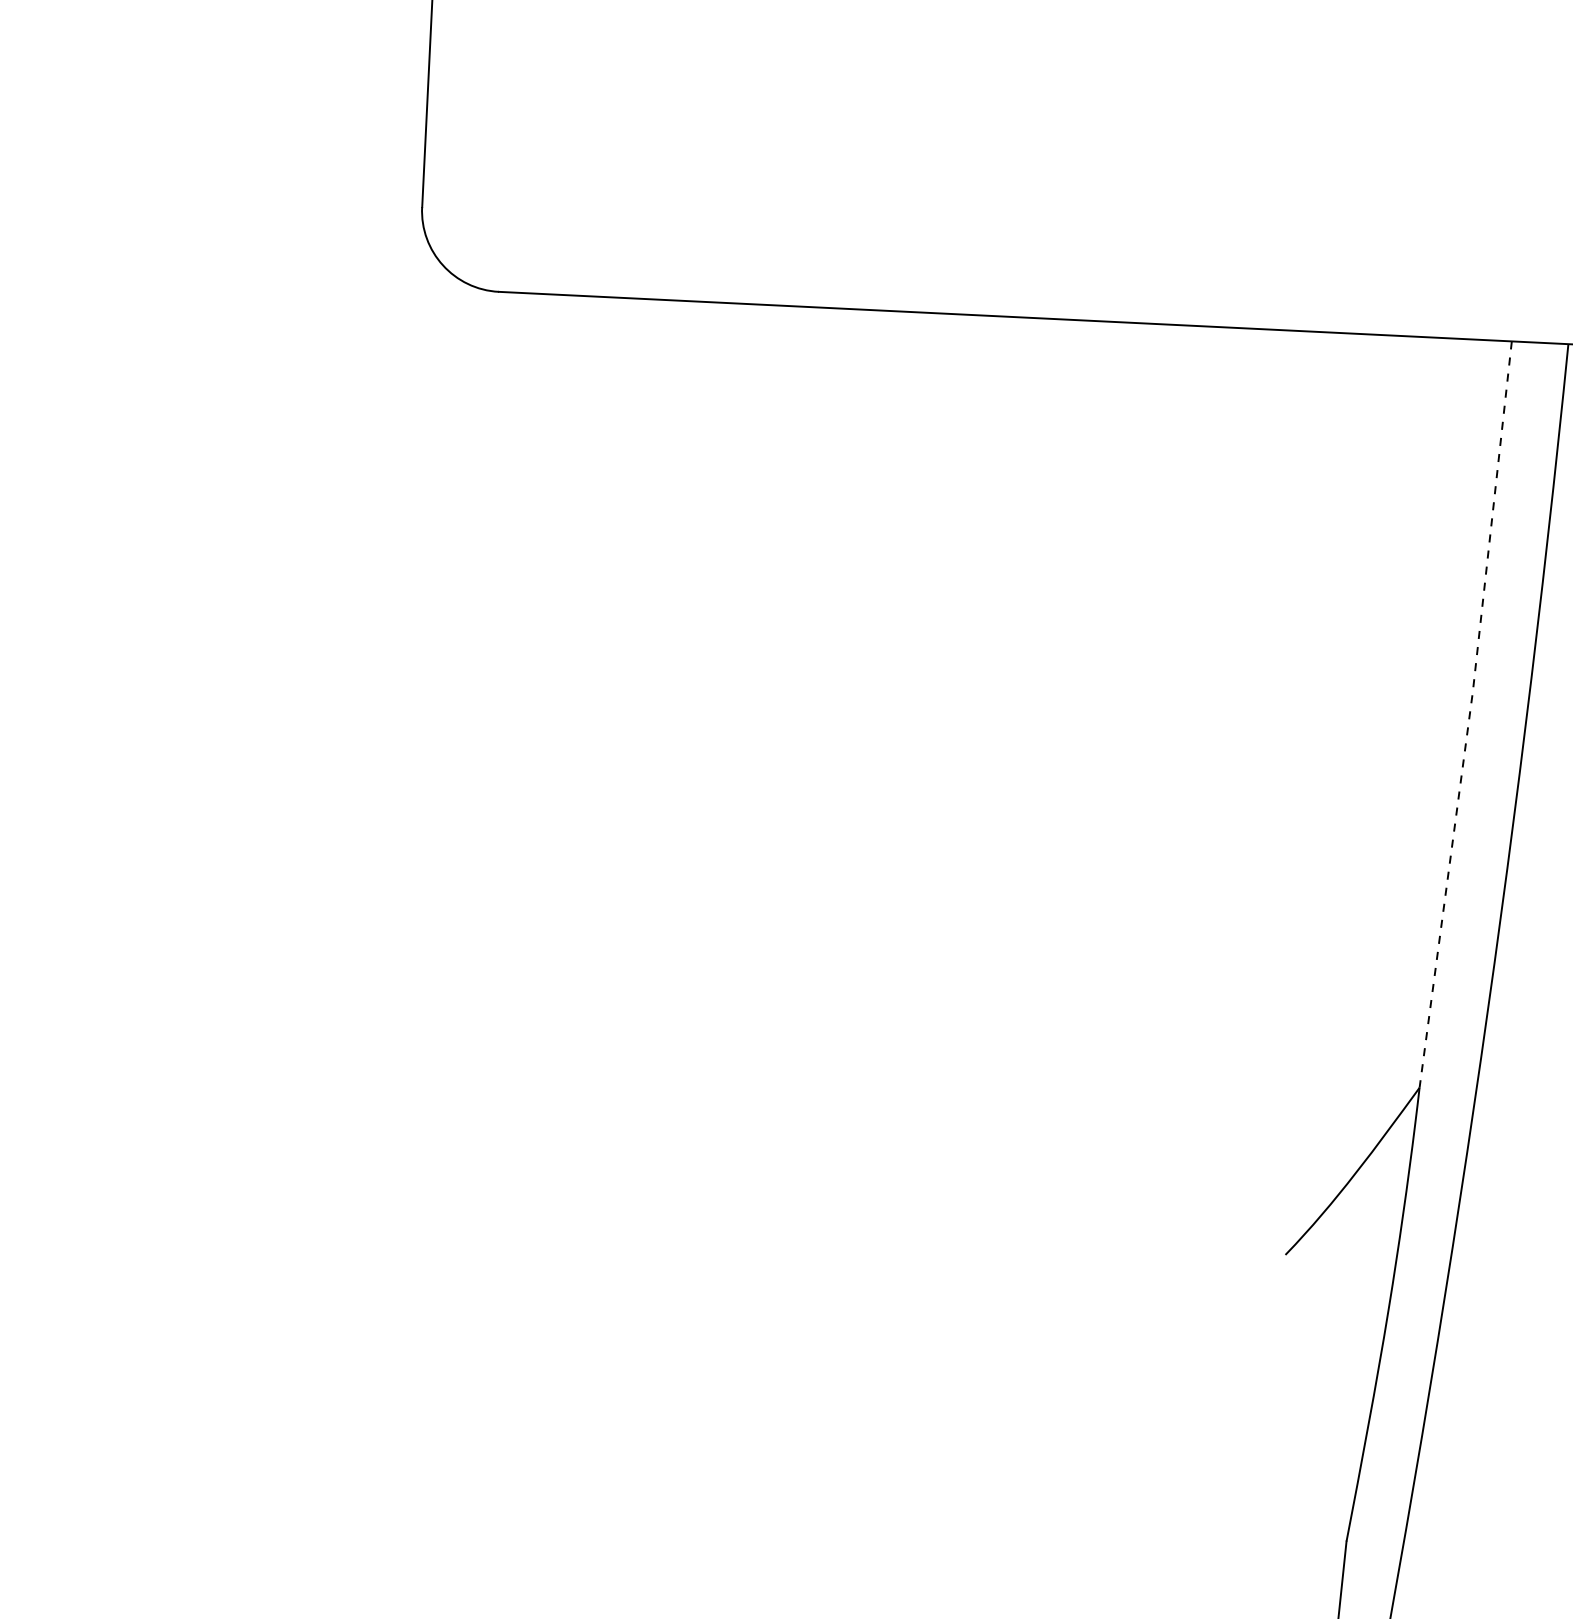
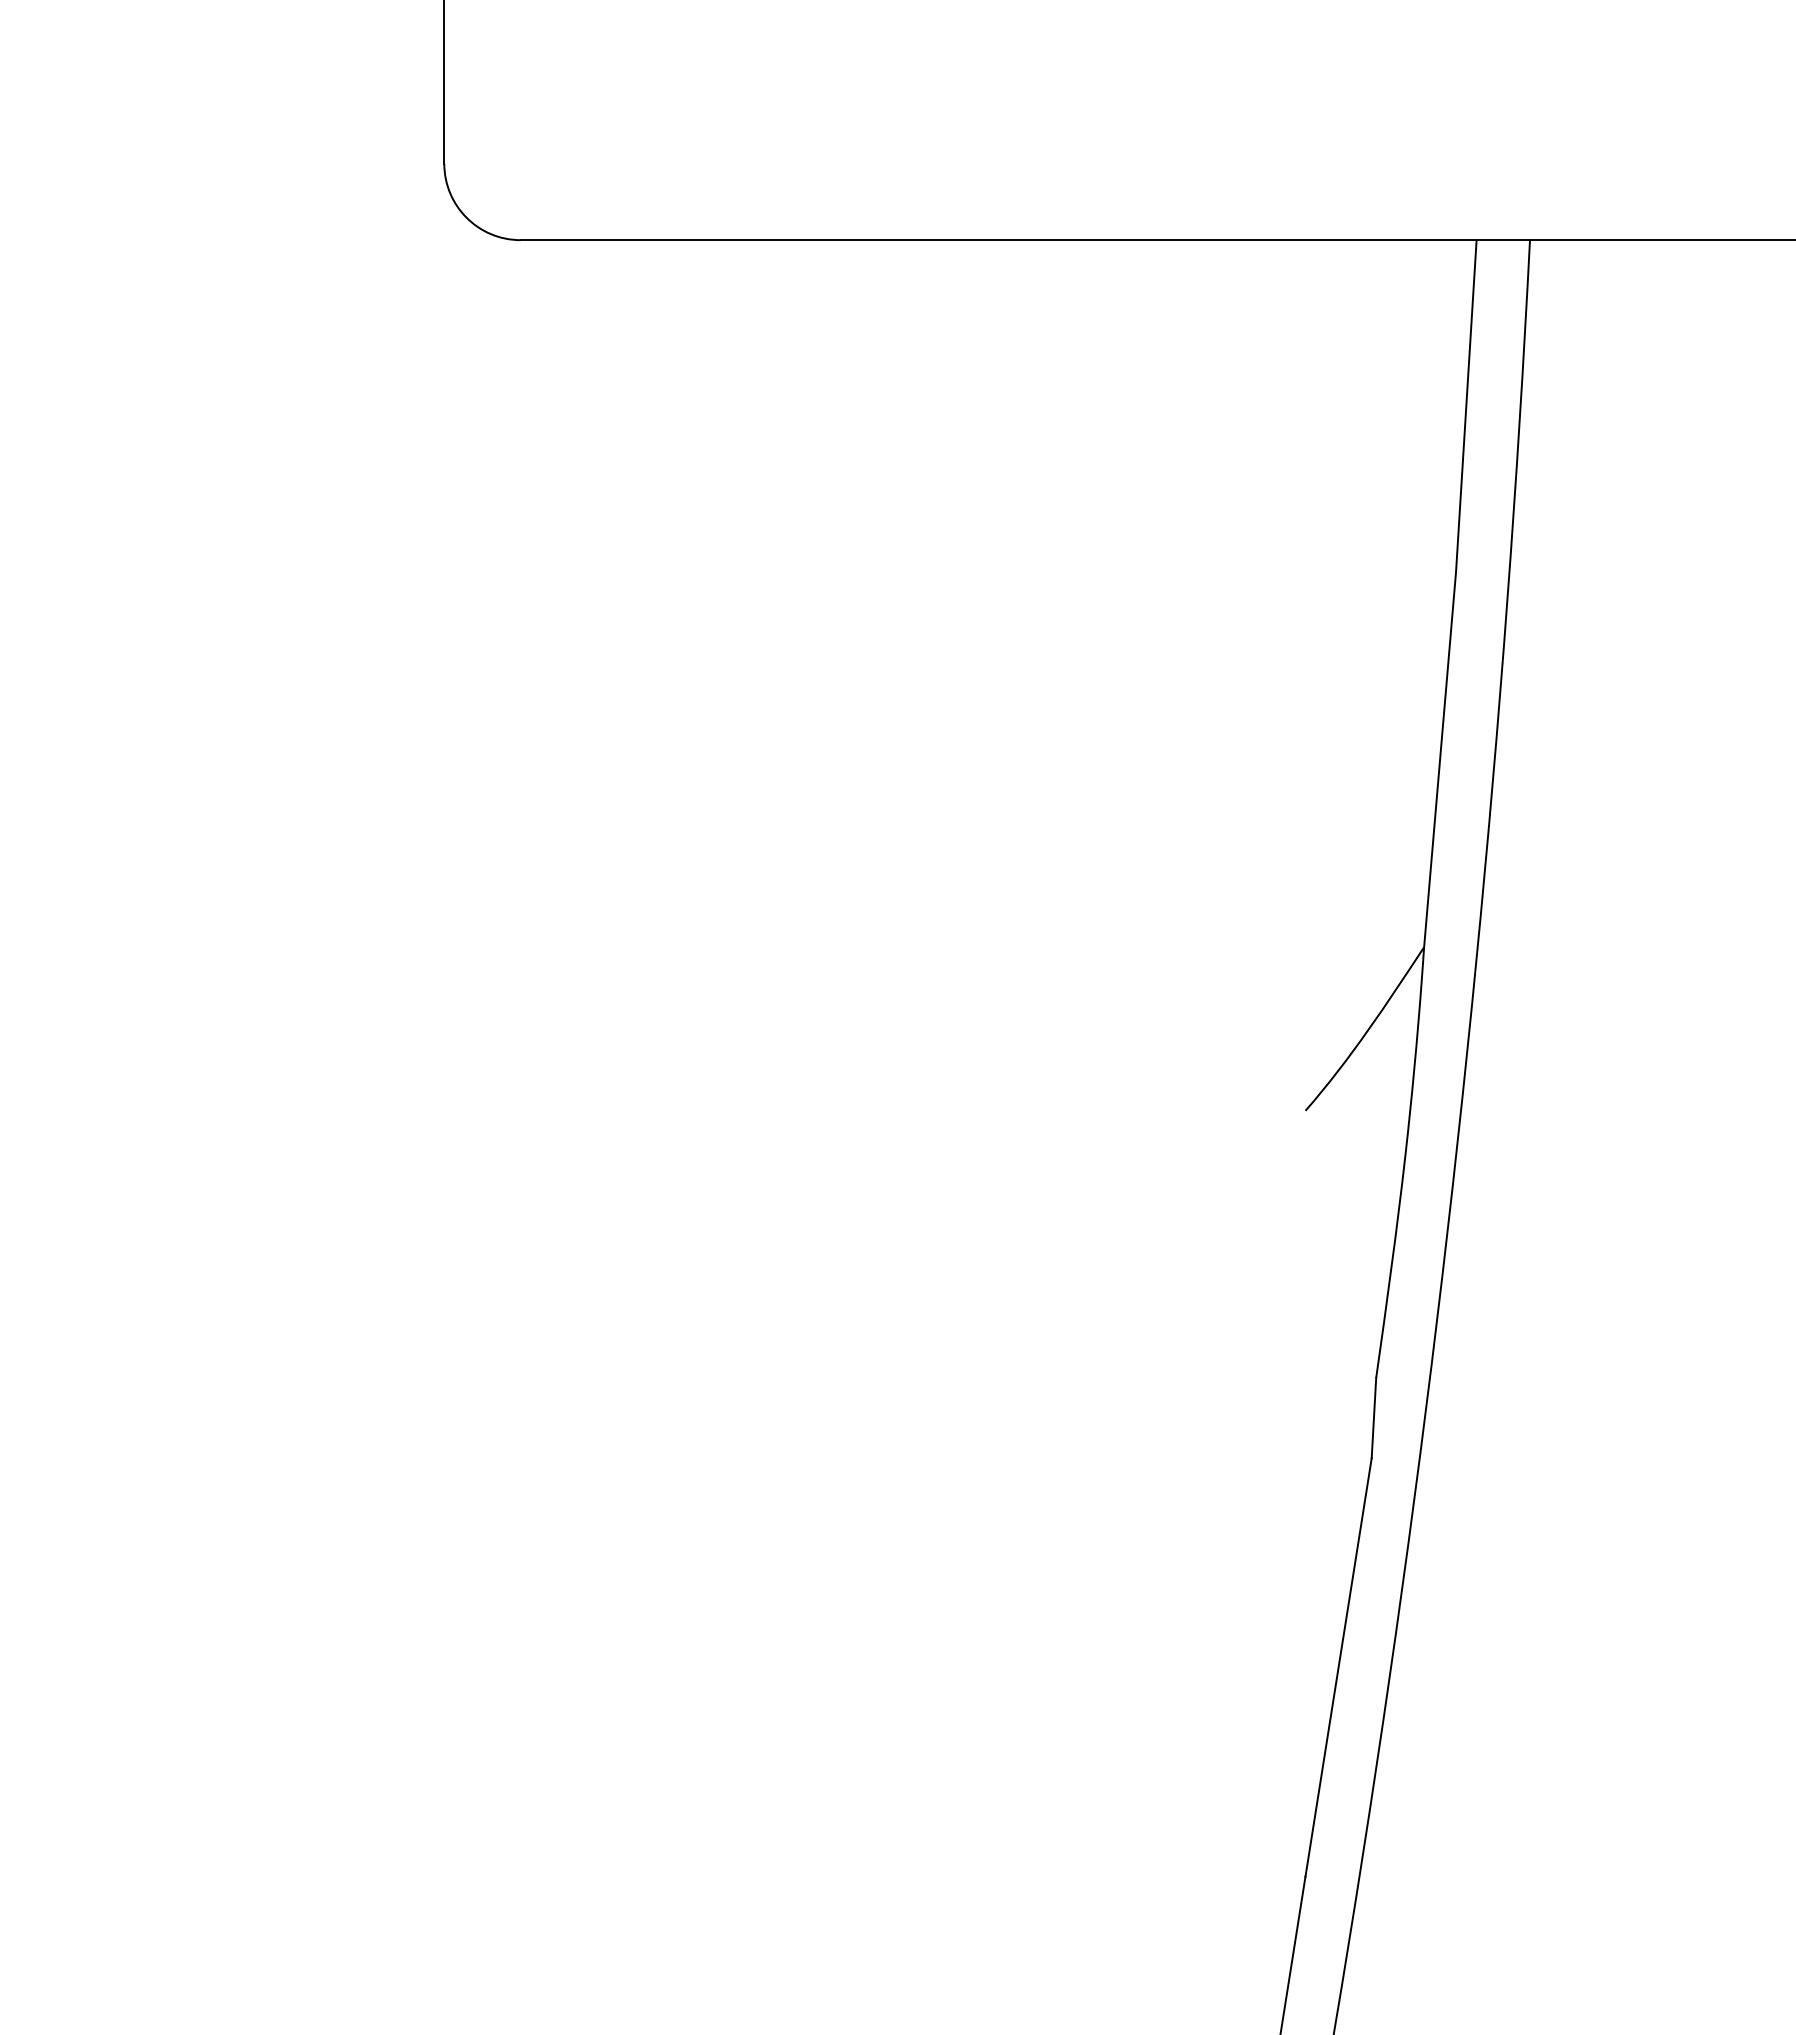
line: (1470, 715) -> (1454, 594), dashed -> solid

